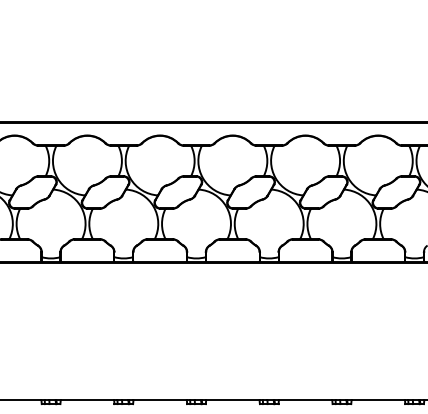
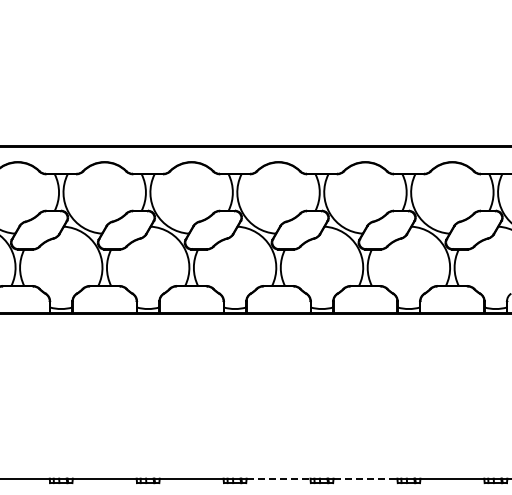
line: (232, 400) -> (278, 478), solid -> dashed
line: (305, 400) -> (365, 478), solid -> dashed

